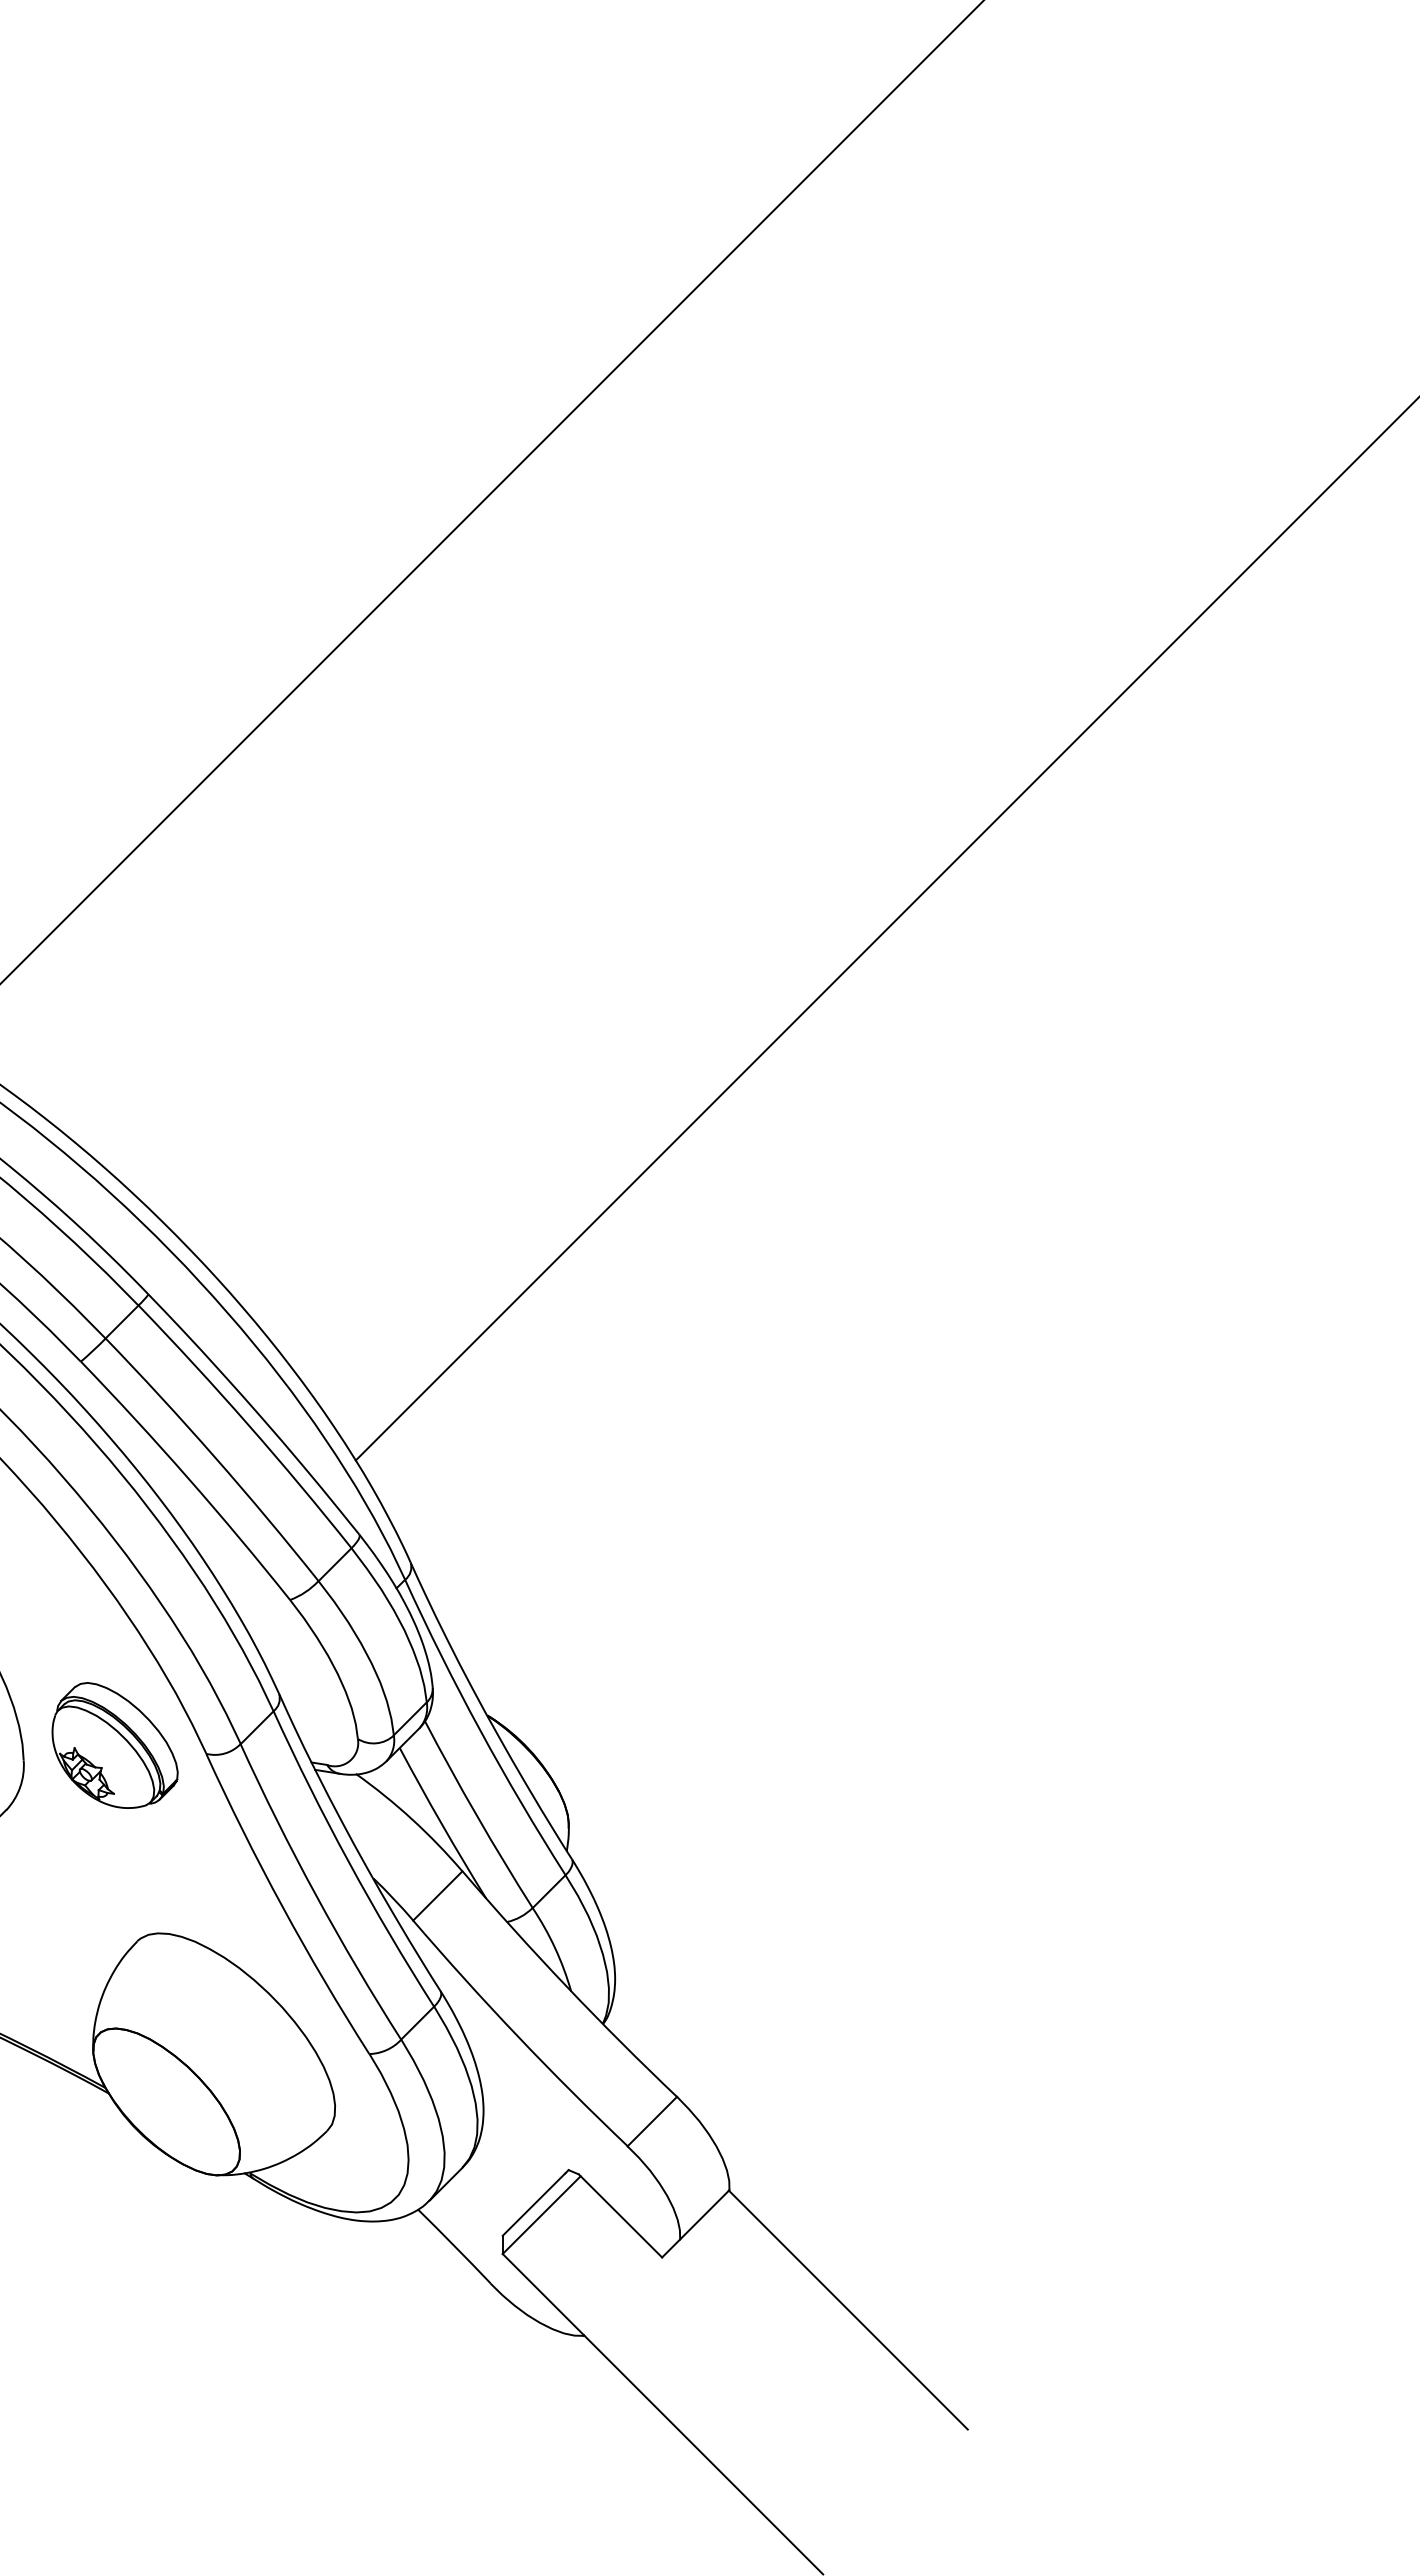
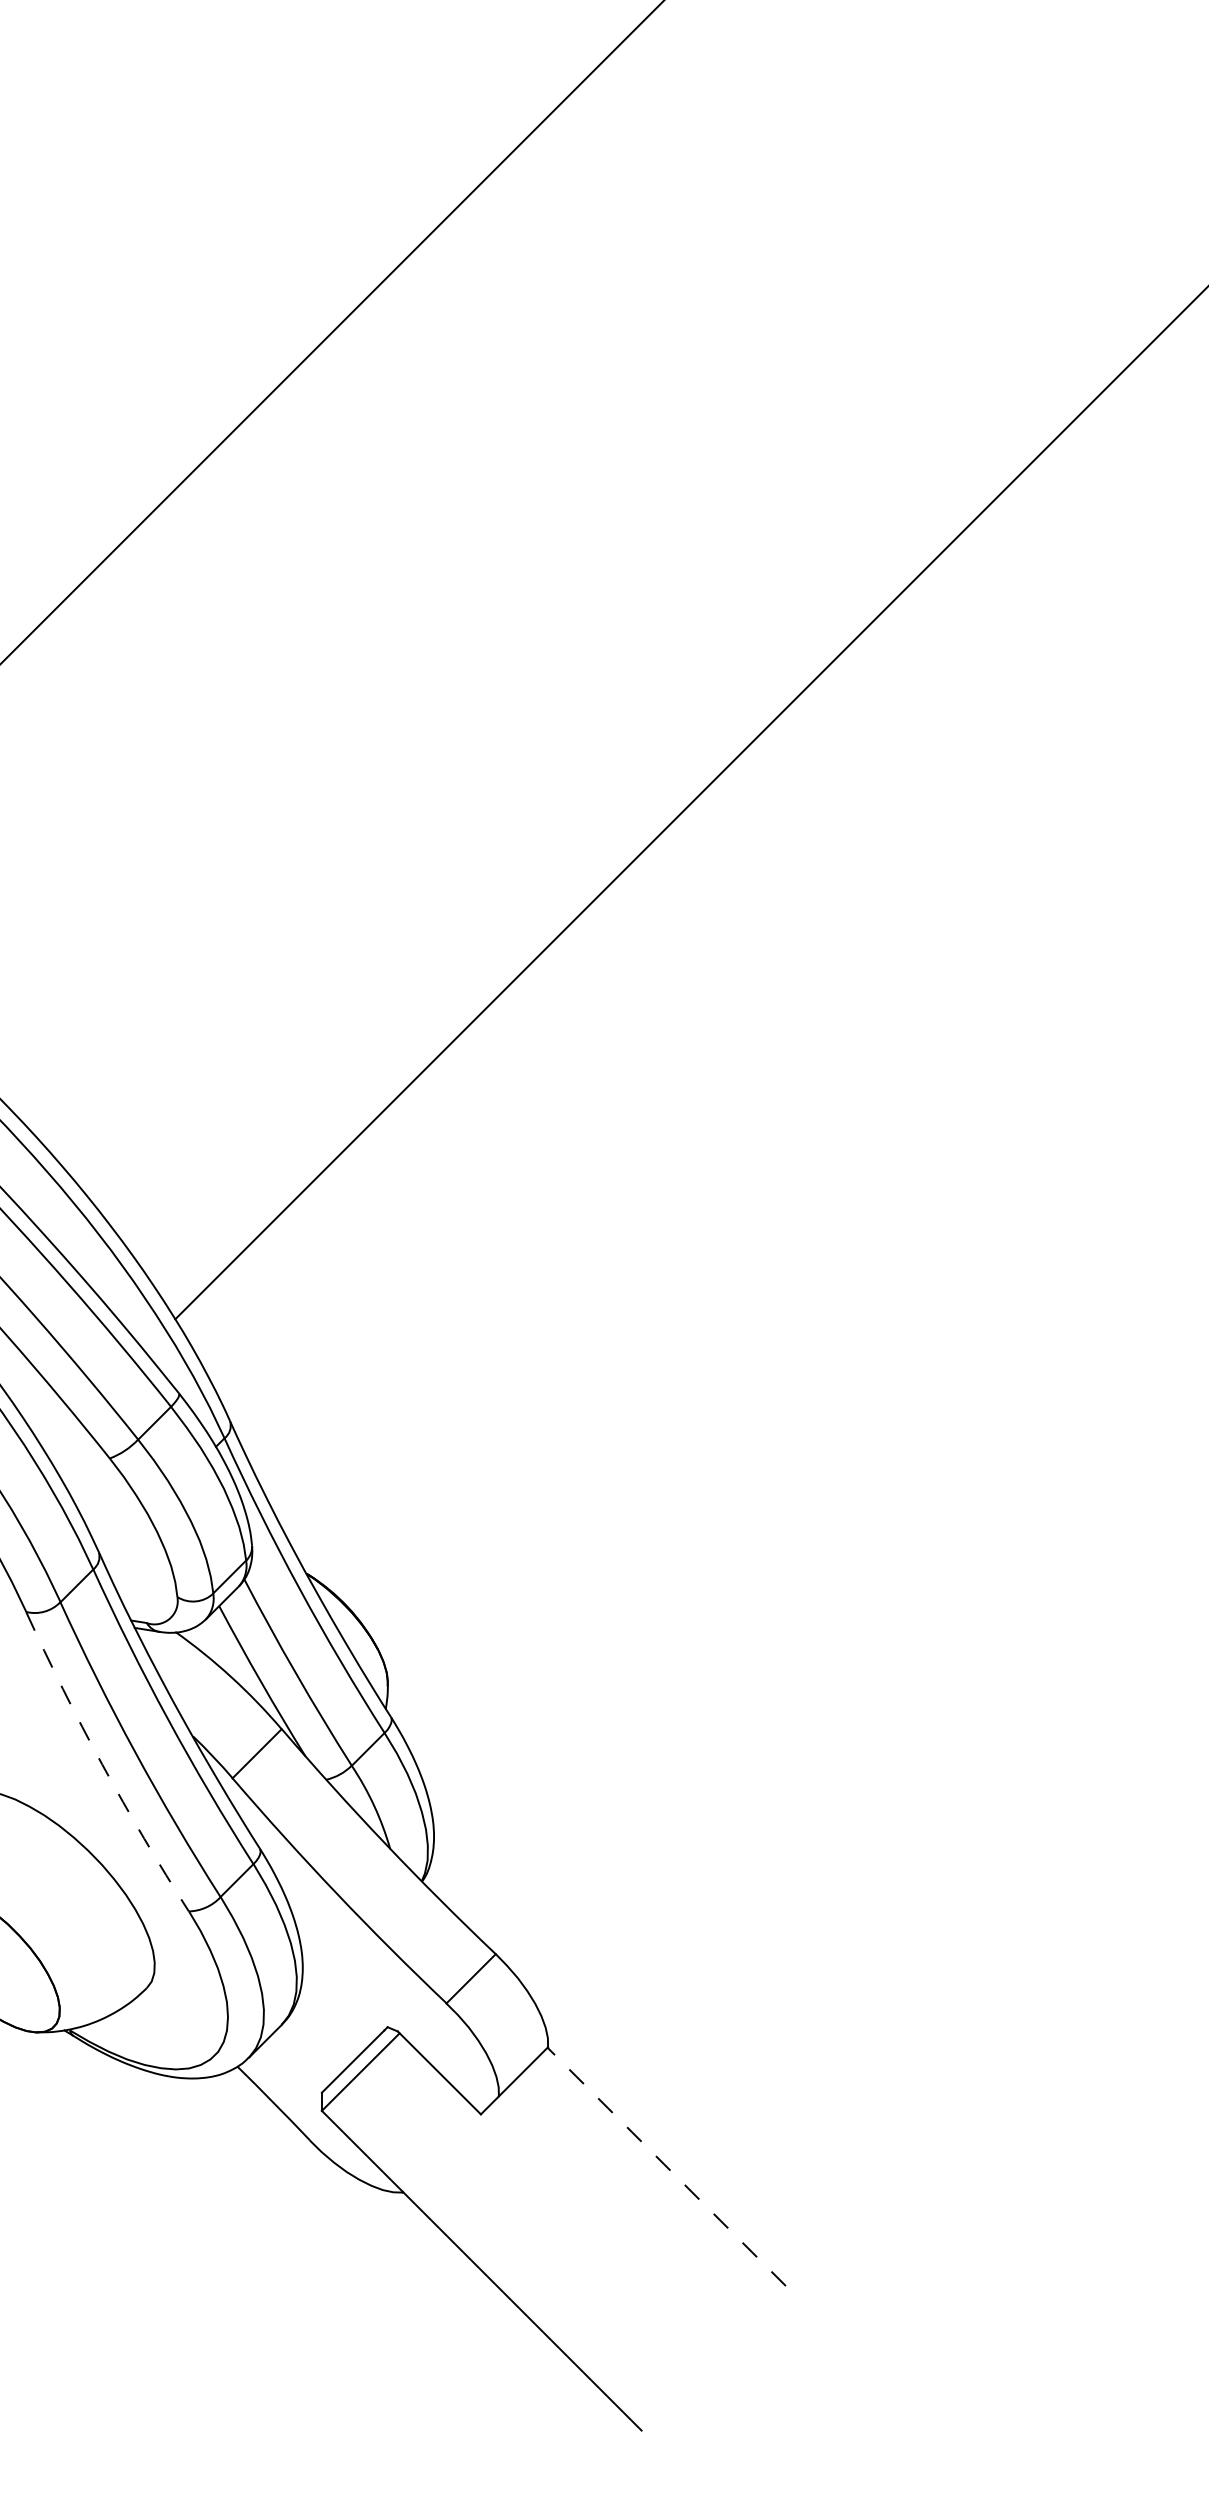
arc: (282, 1906) -> (102, 1764), solid -> dashed
line: (848, 2310) -> (666, 2167), solid -> dashed

